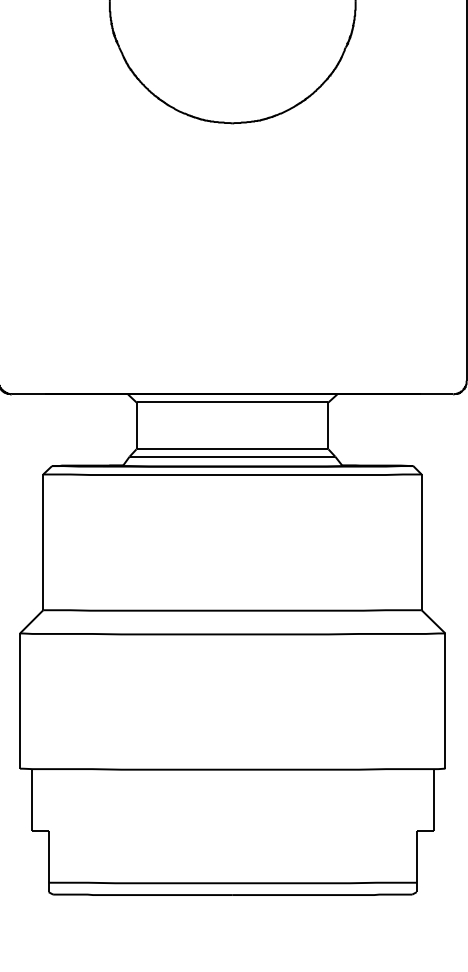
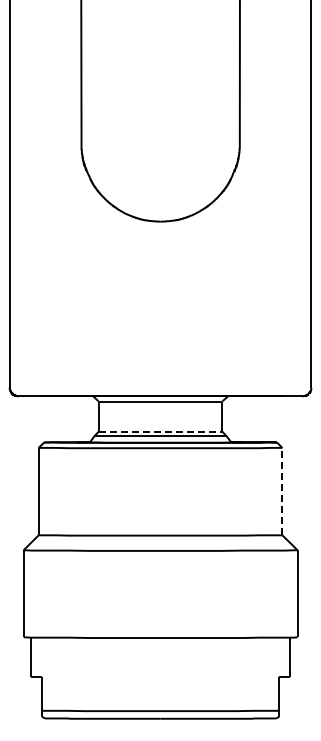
line: (232, 449) -> (160, 431), solid -> dashed
line: (421, 542) -> (282, 491), solid -> dashed

